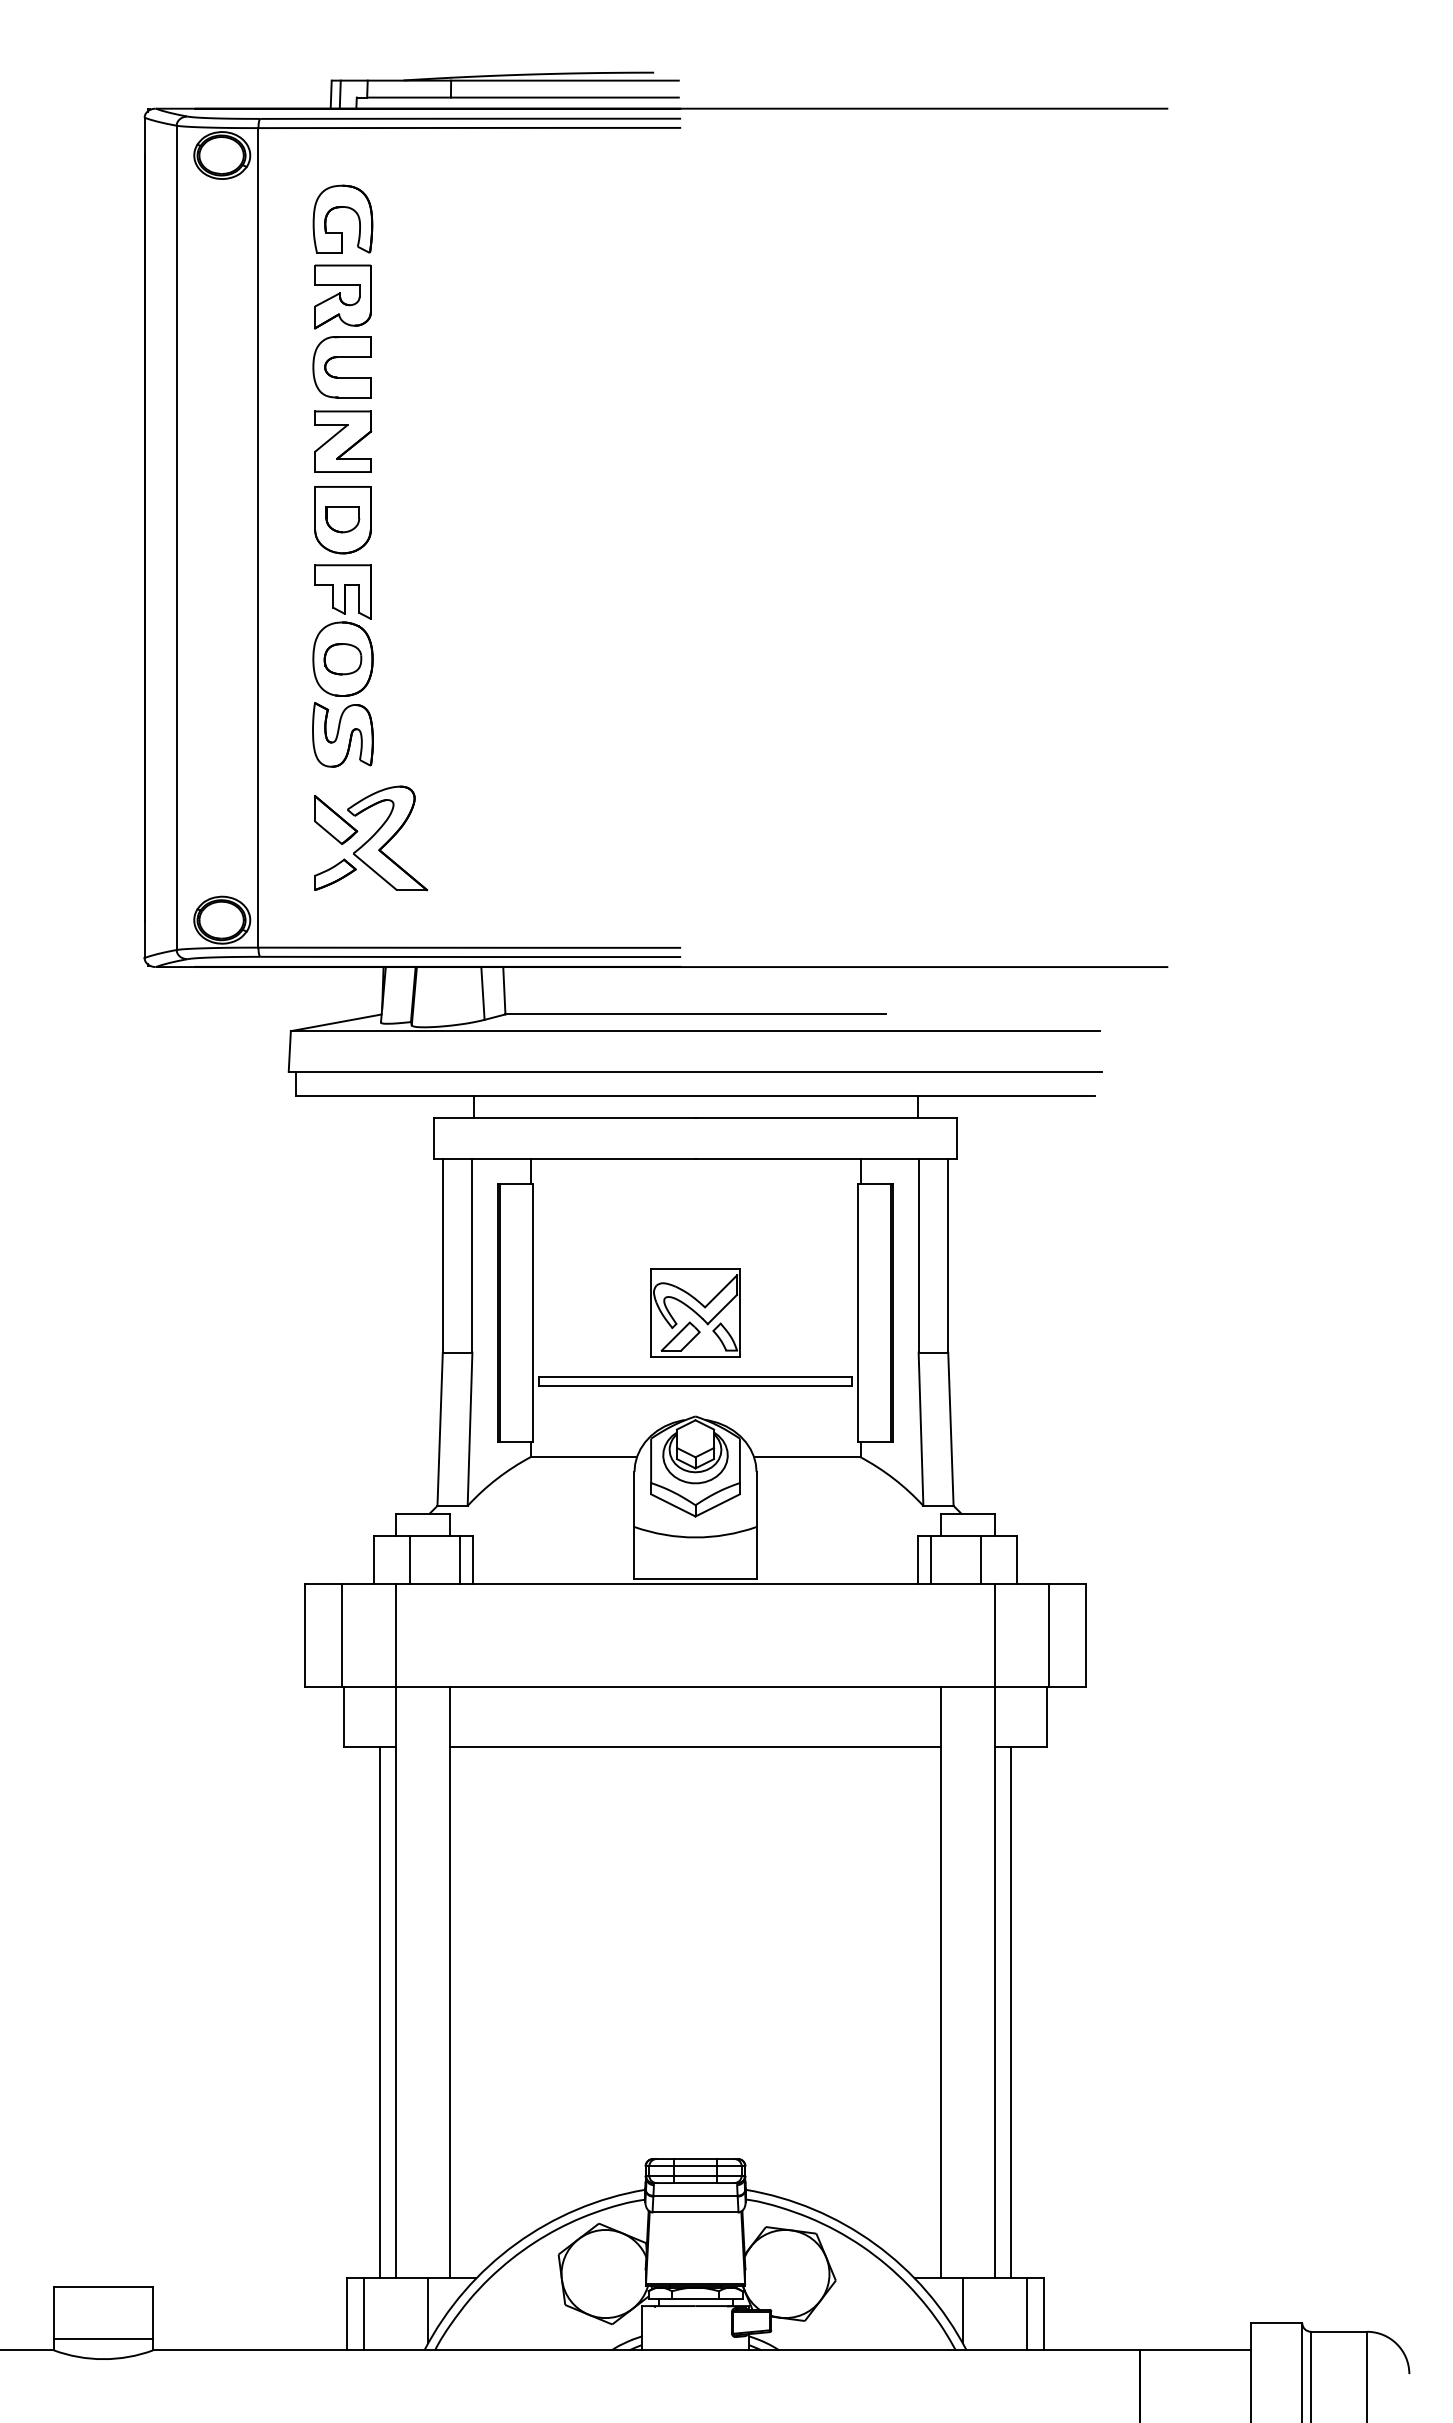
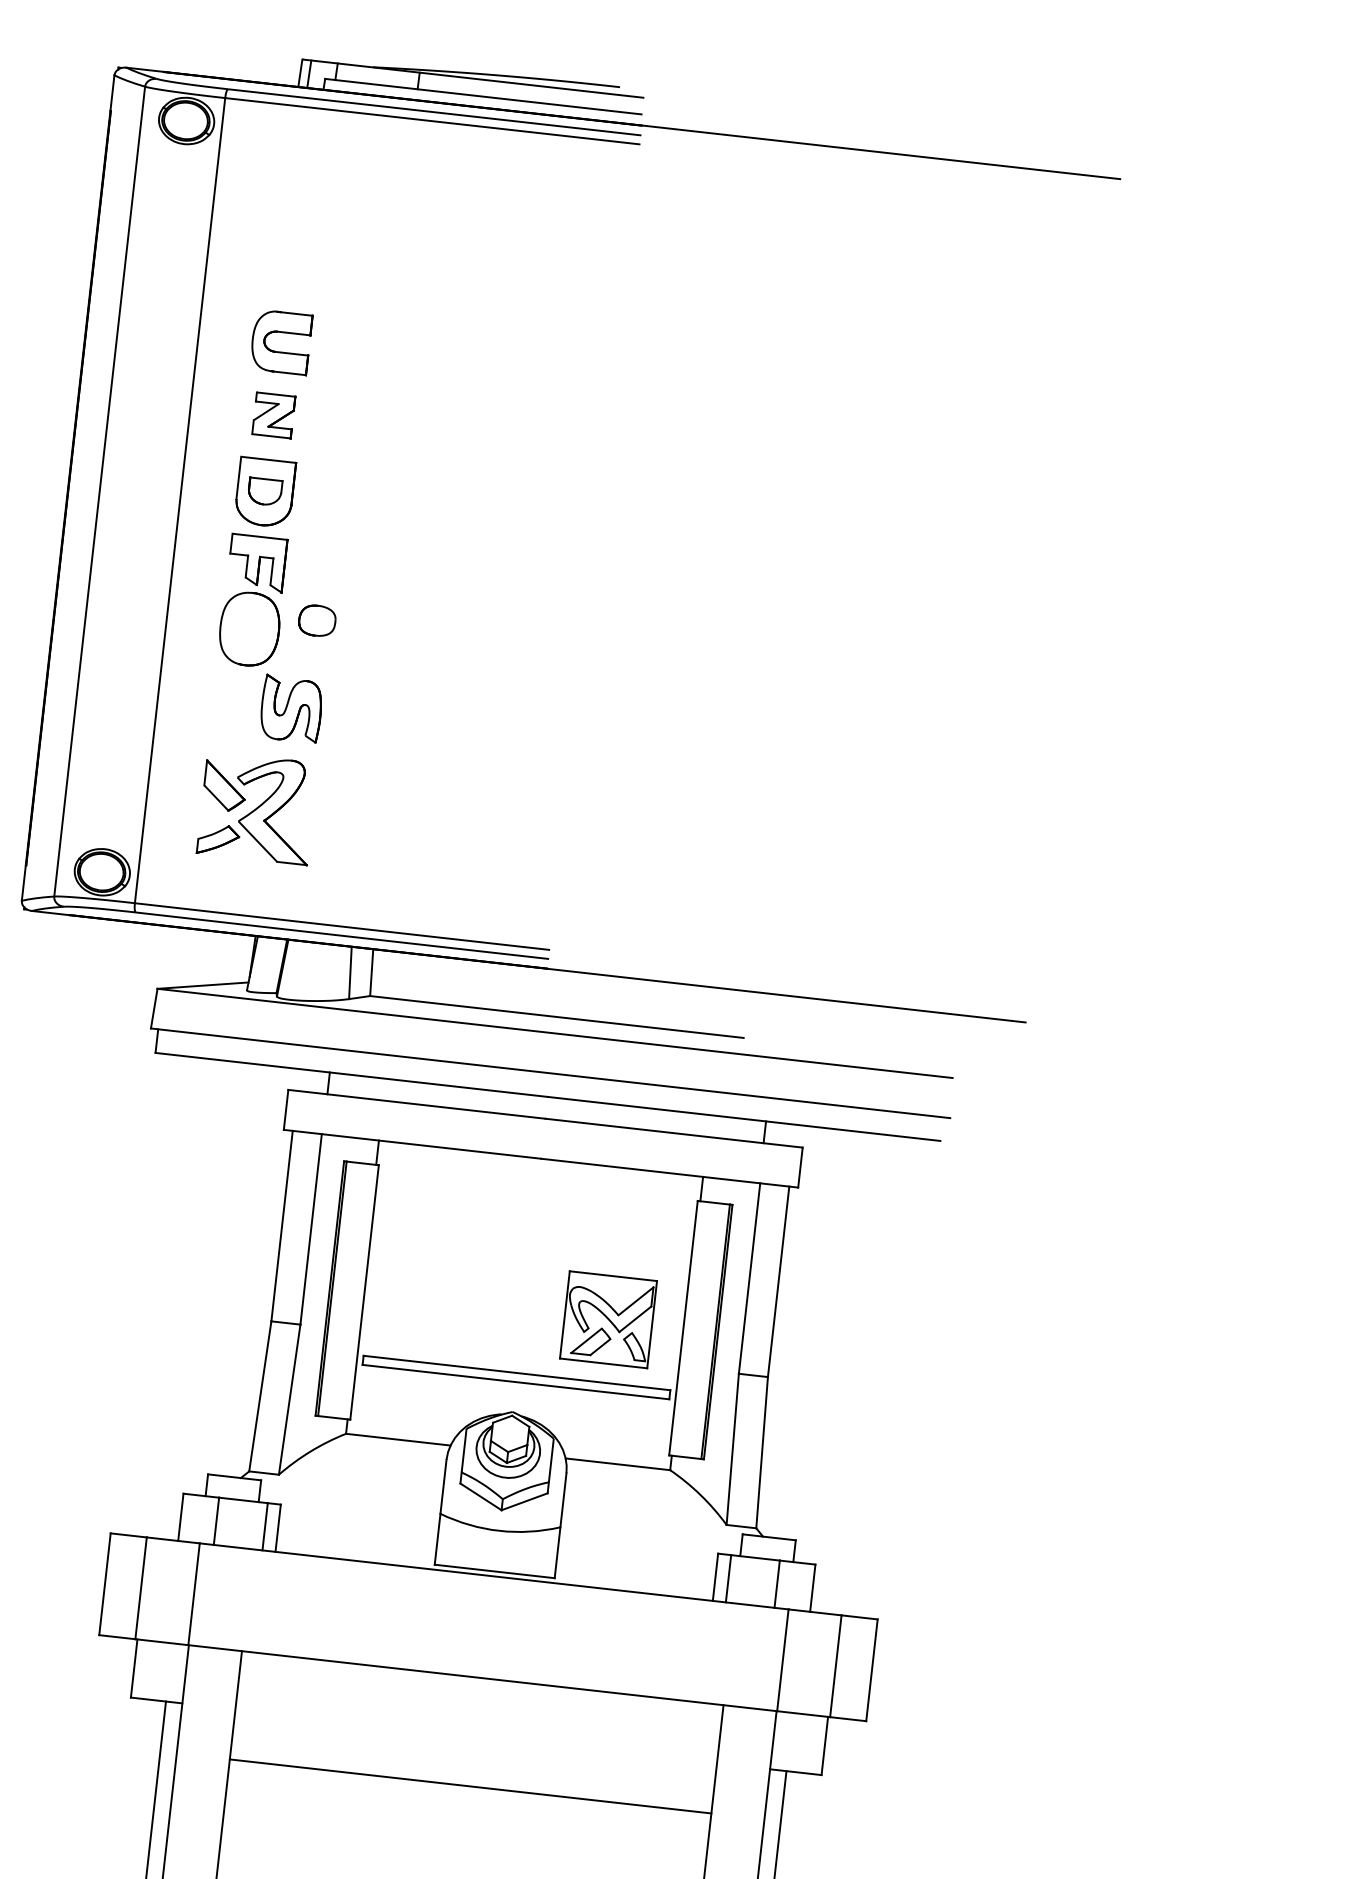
part: (339, 208) -> (295, 185), removed
part: (342, 296) -> (289, 272), removed
part: (343, 441) -> (274, 415), size x0.7
part: (342, 659) -> (316, 621), moved
part: (342, 734) -> (291, 708), moved
part: (695, 1312) -> (608, 1319), moved
line: (695, 1746) -> (470, 1786), moved

